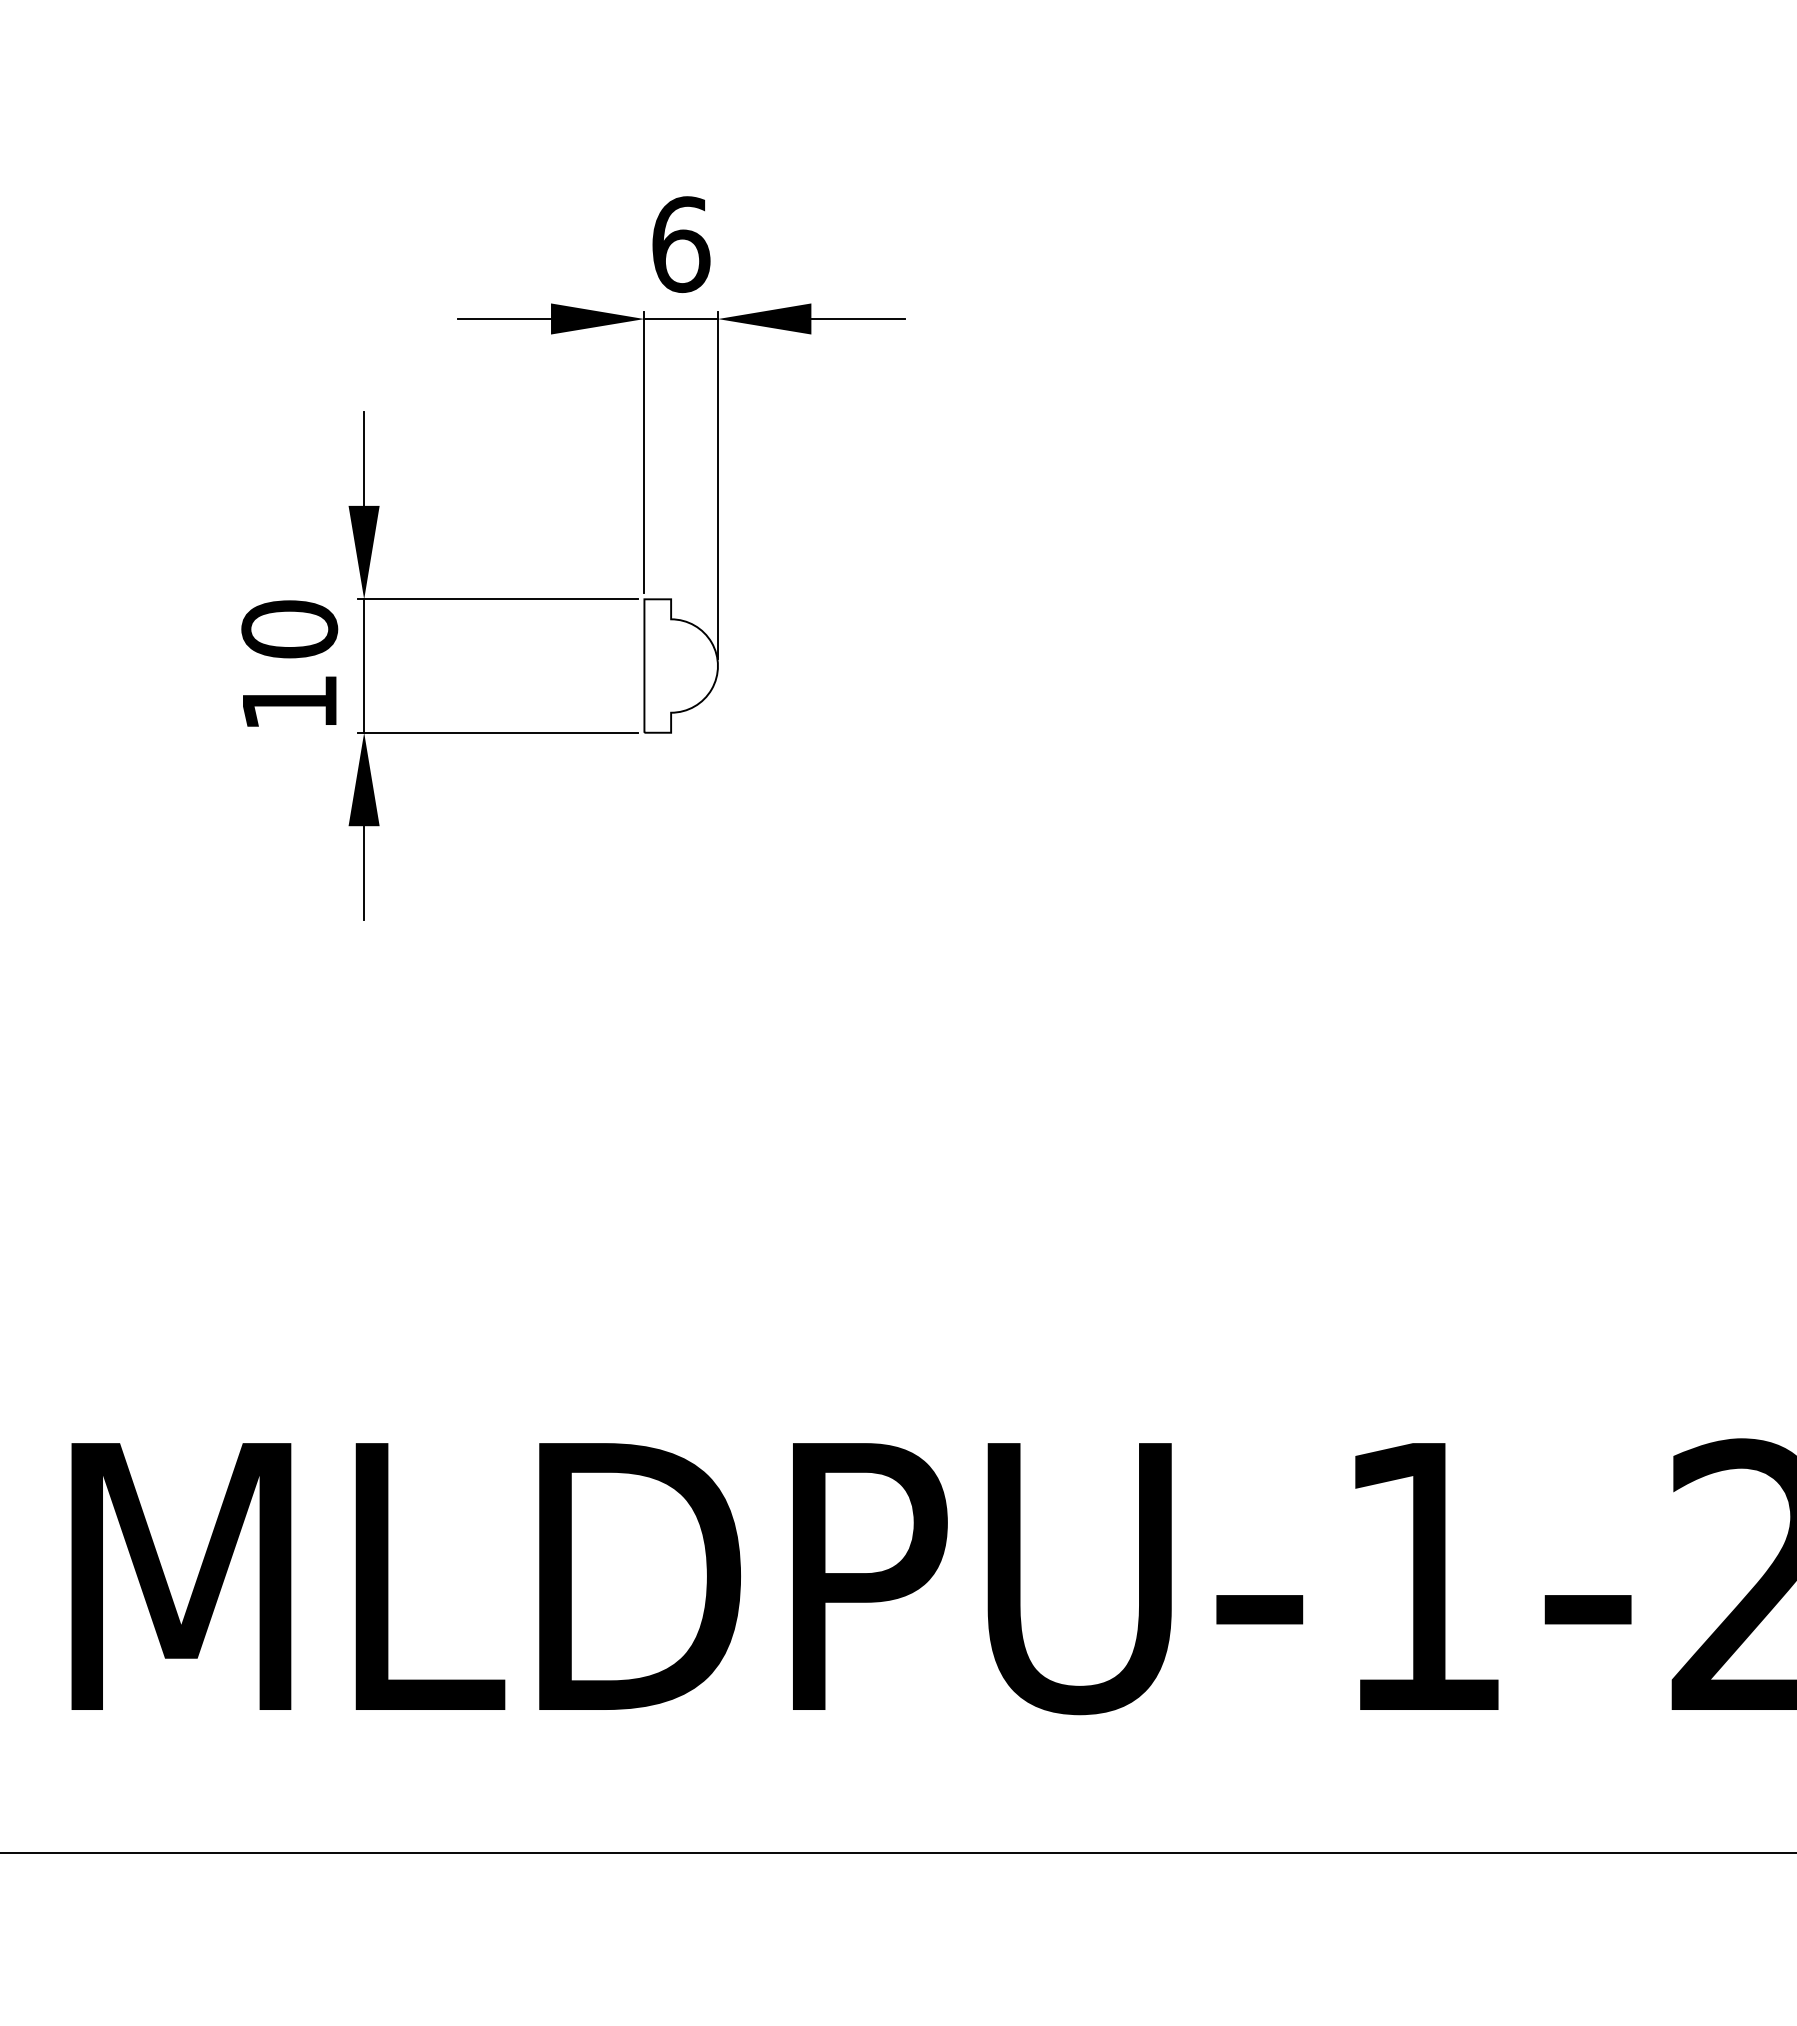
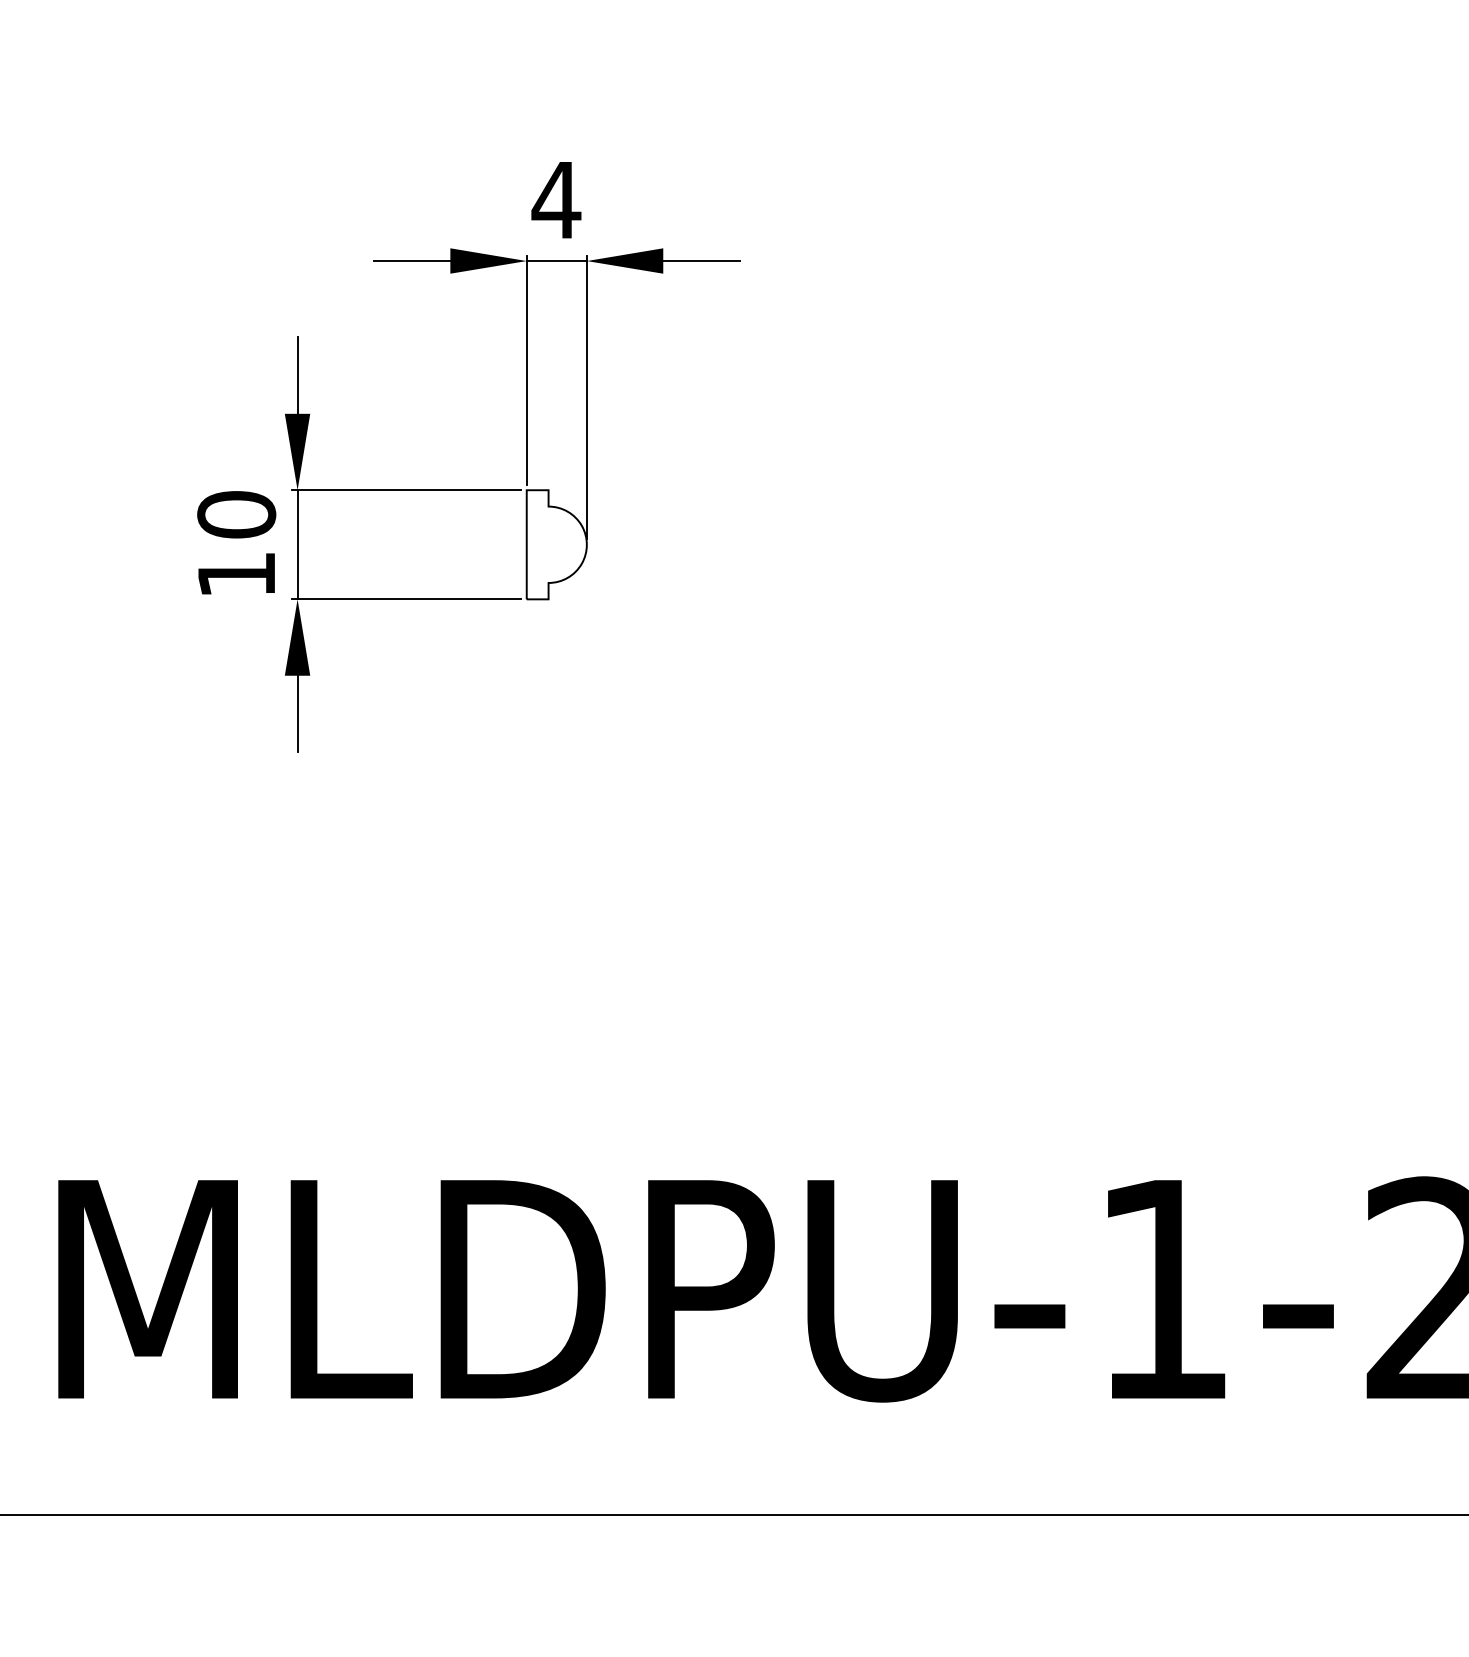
text: (680, 244) -> (556, 200), 6 -> 4

